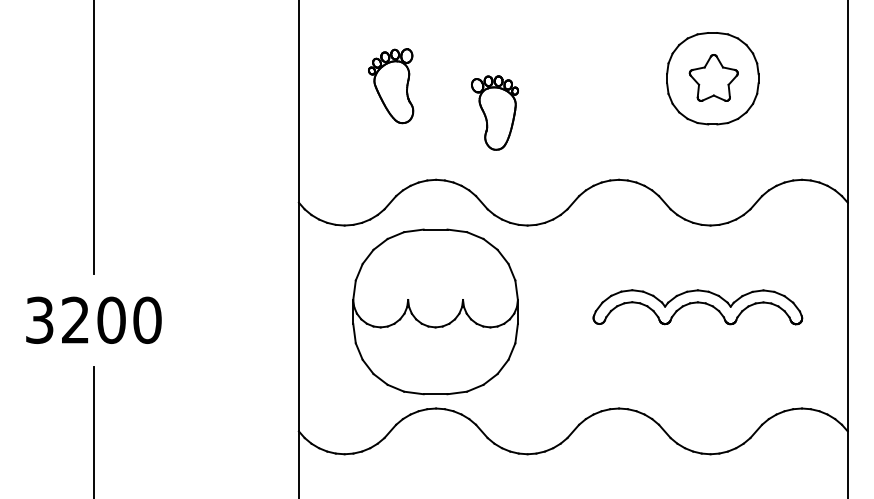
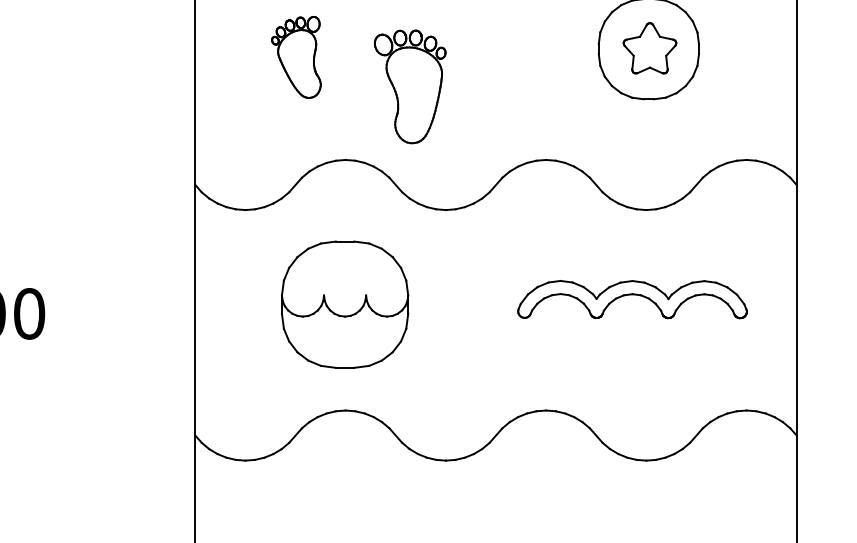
part: (494, 112) -> (409, 86), size x1.4
part: (435, 311) -> (345, 304), size x0.7

